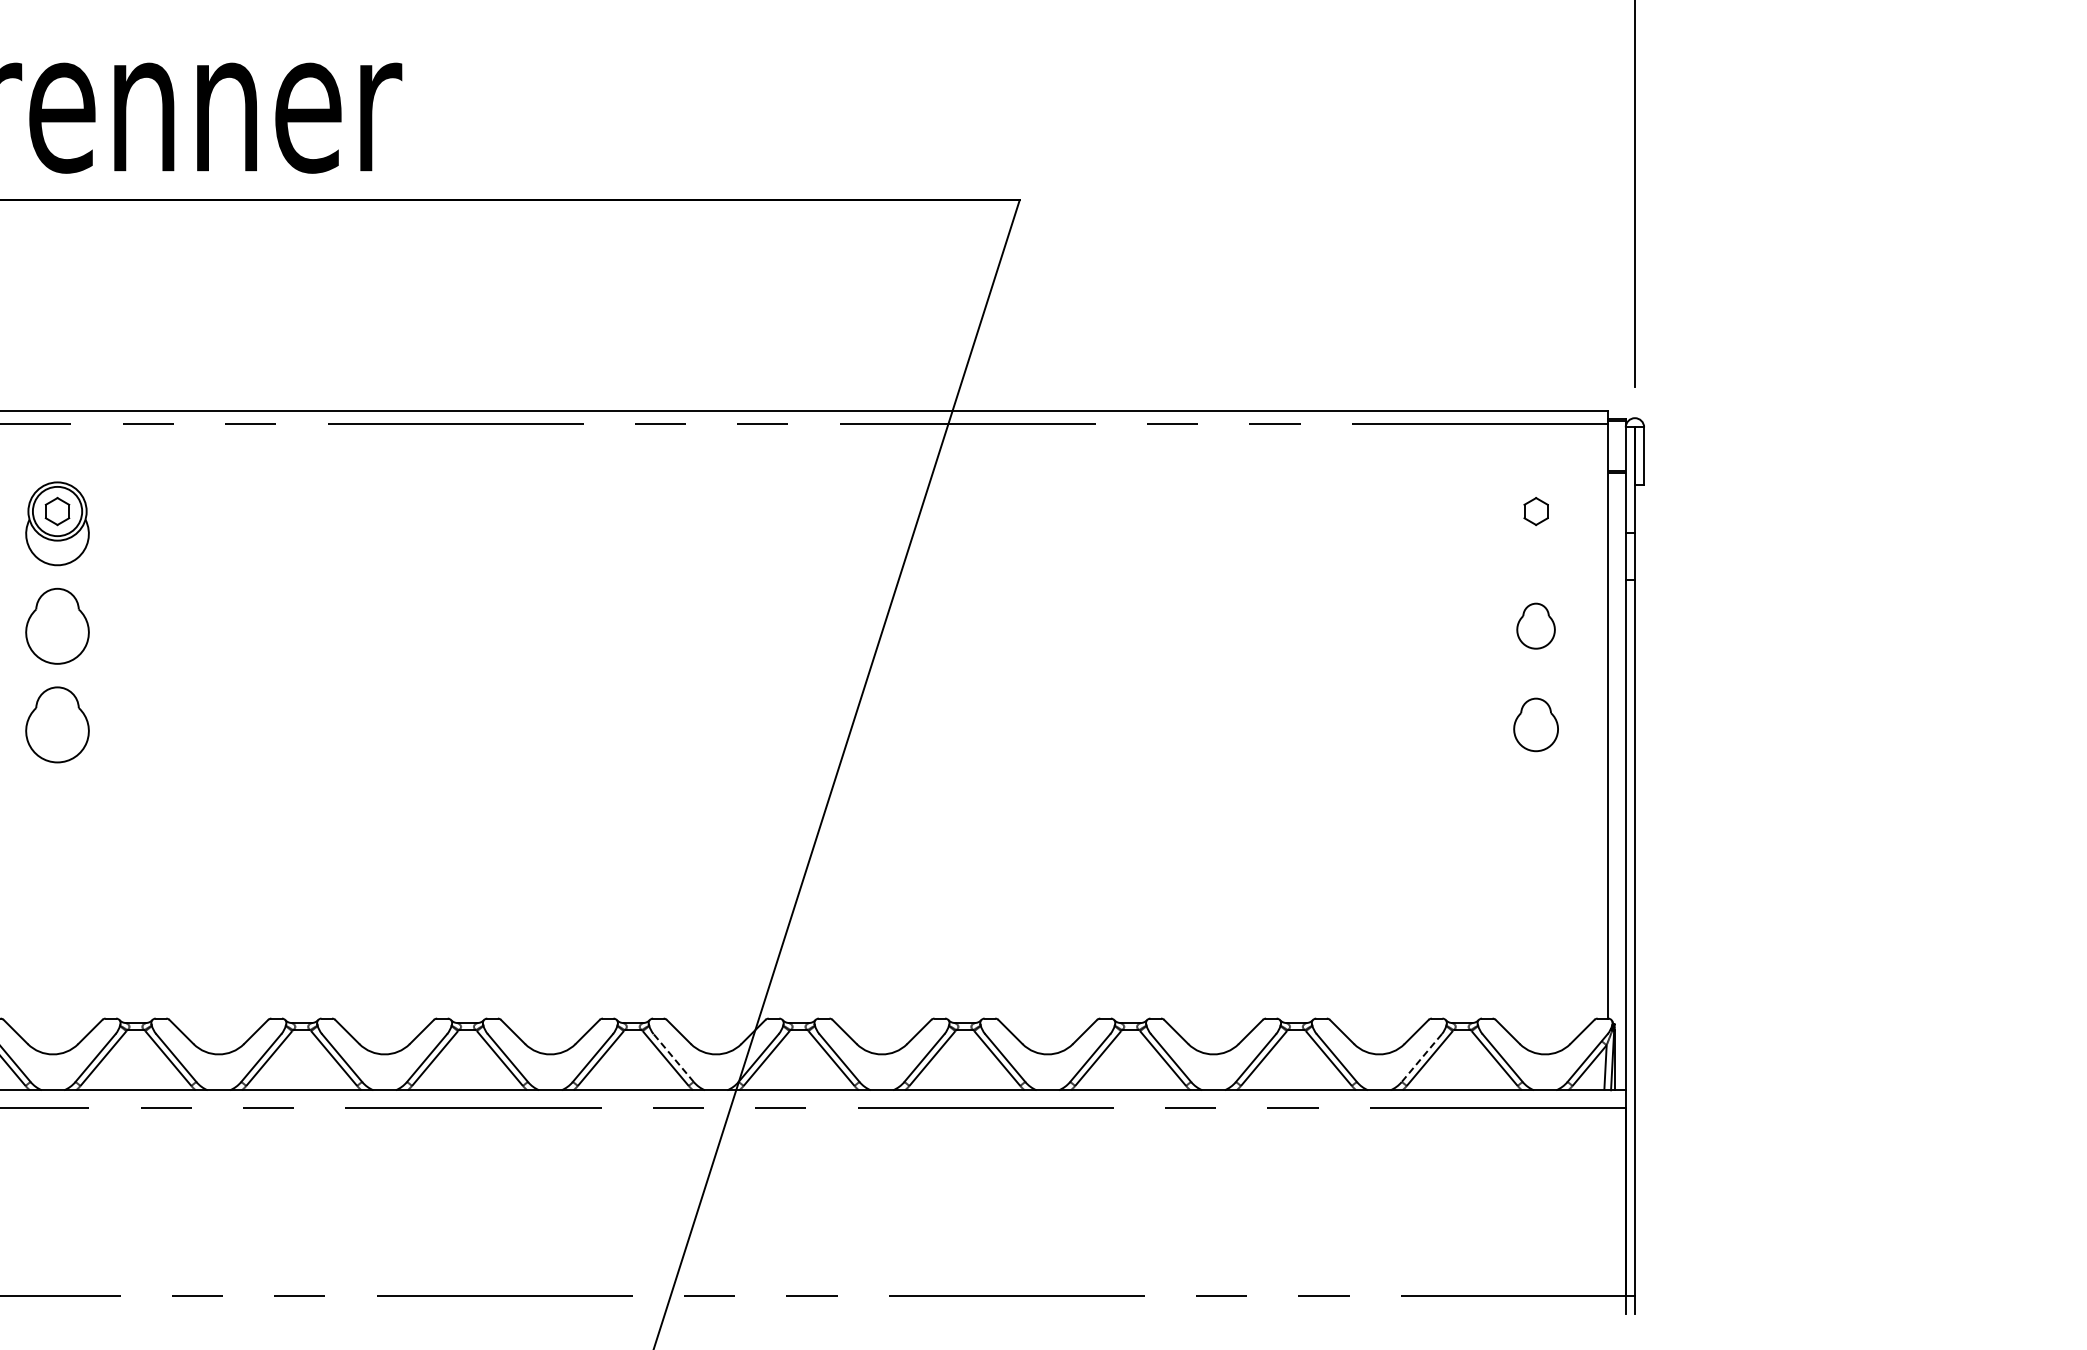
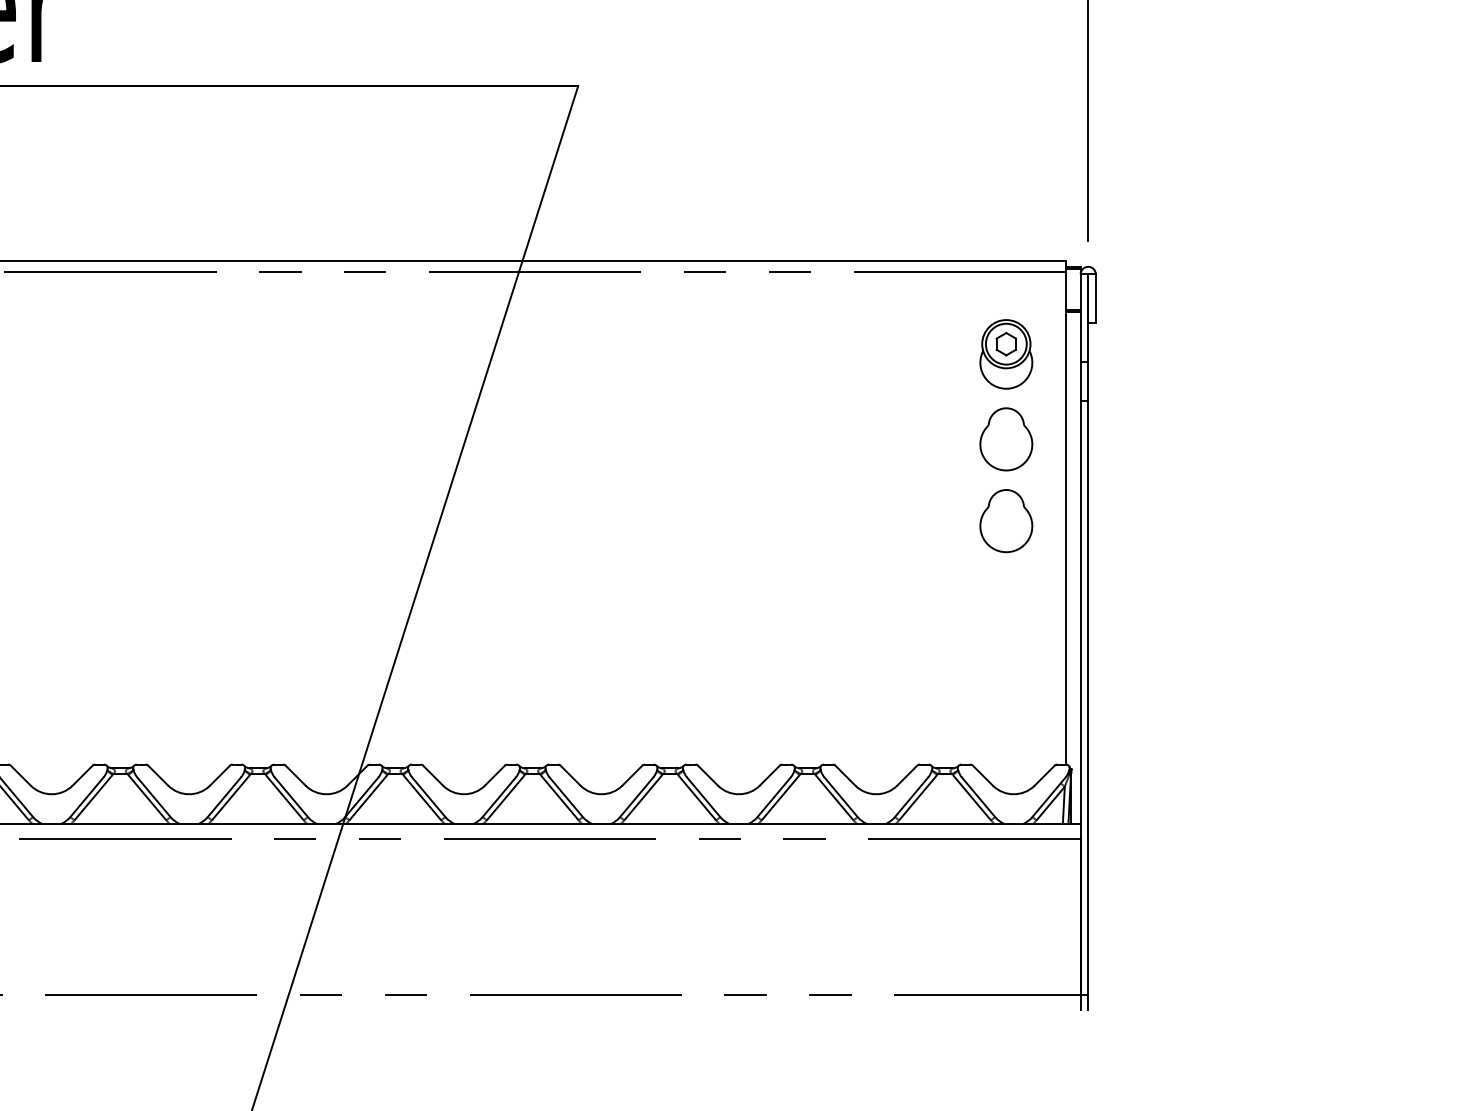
part: (1535, 523) -> (1005, 354), added
part: (1535, 625) -> (1005, 438), size x1.67
part: (1535, 724) -> (1005, 520), size x1.43
line: (673, 1057) -> (291, 796), dashed -> solid
line: (1421, 1058) -> (911, 797), dashed -> solid

